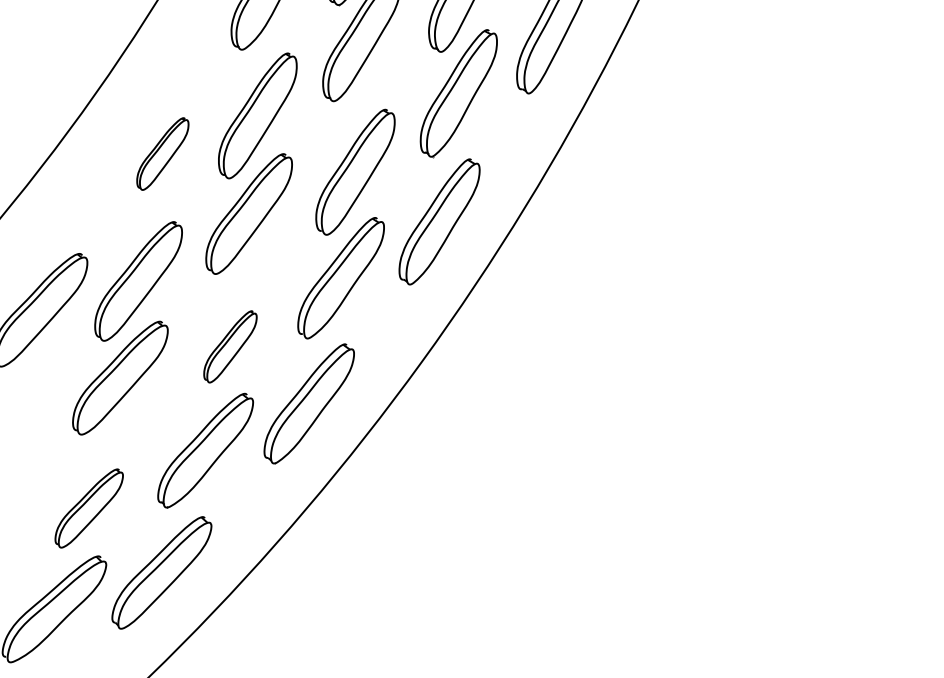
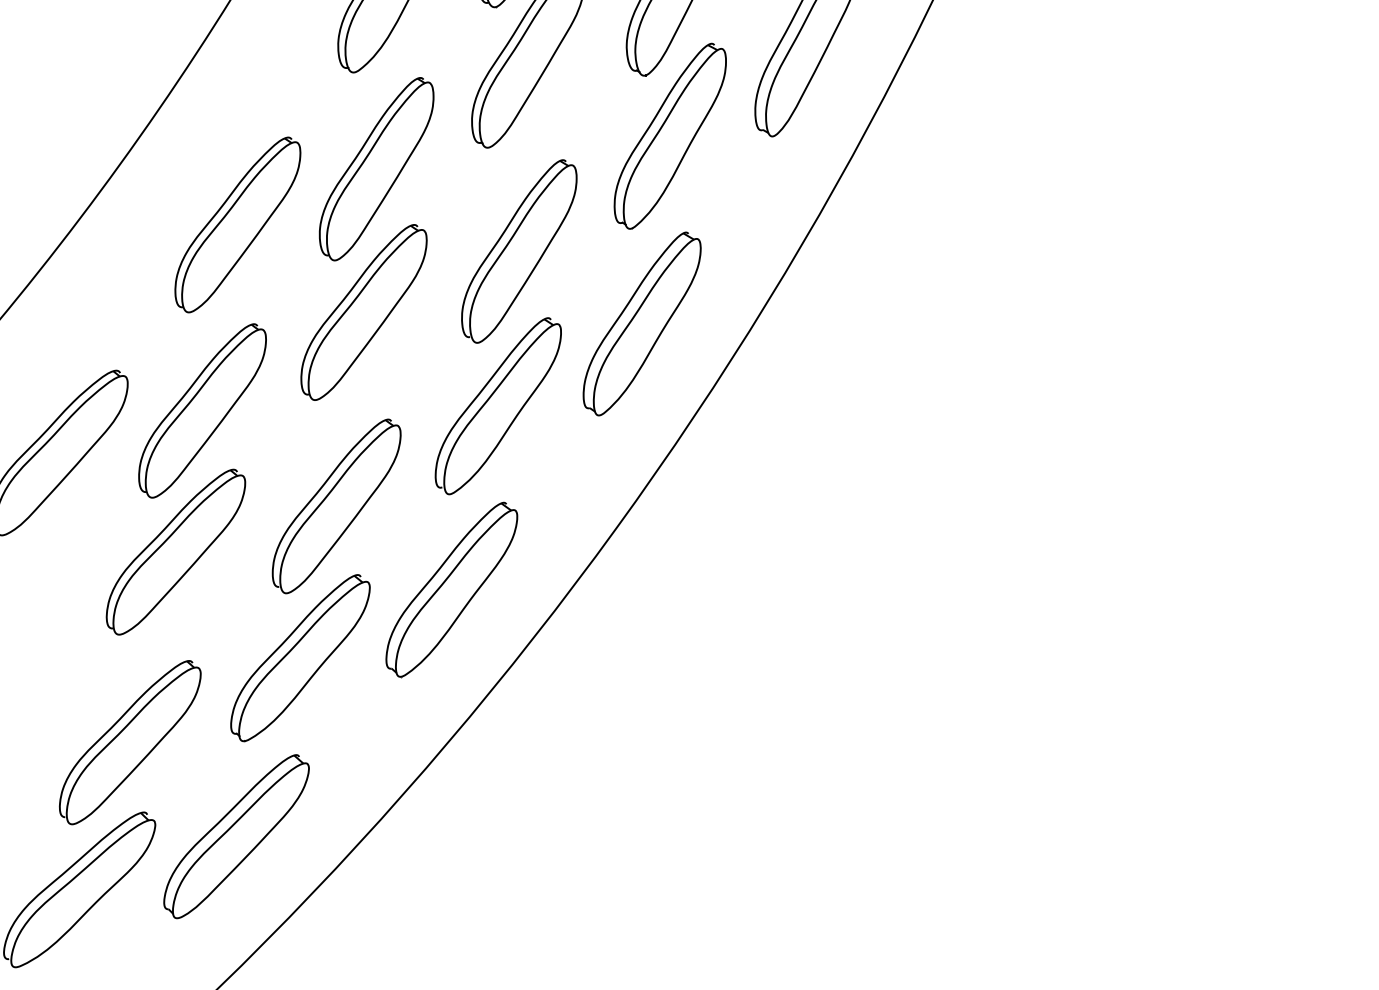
part: (162, 153) -> (237, 224), size x1.67
part: (230, 346) -> (336, 505), size x1.67
part: (89, 508) -> (130, 742), size x1.43

